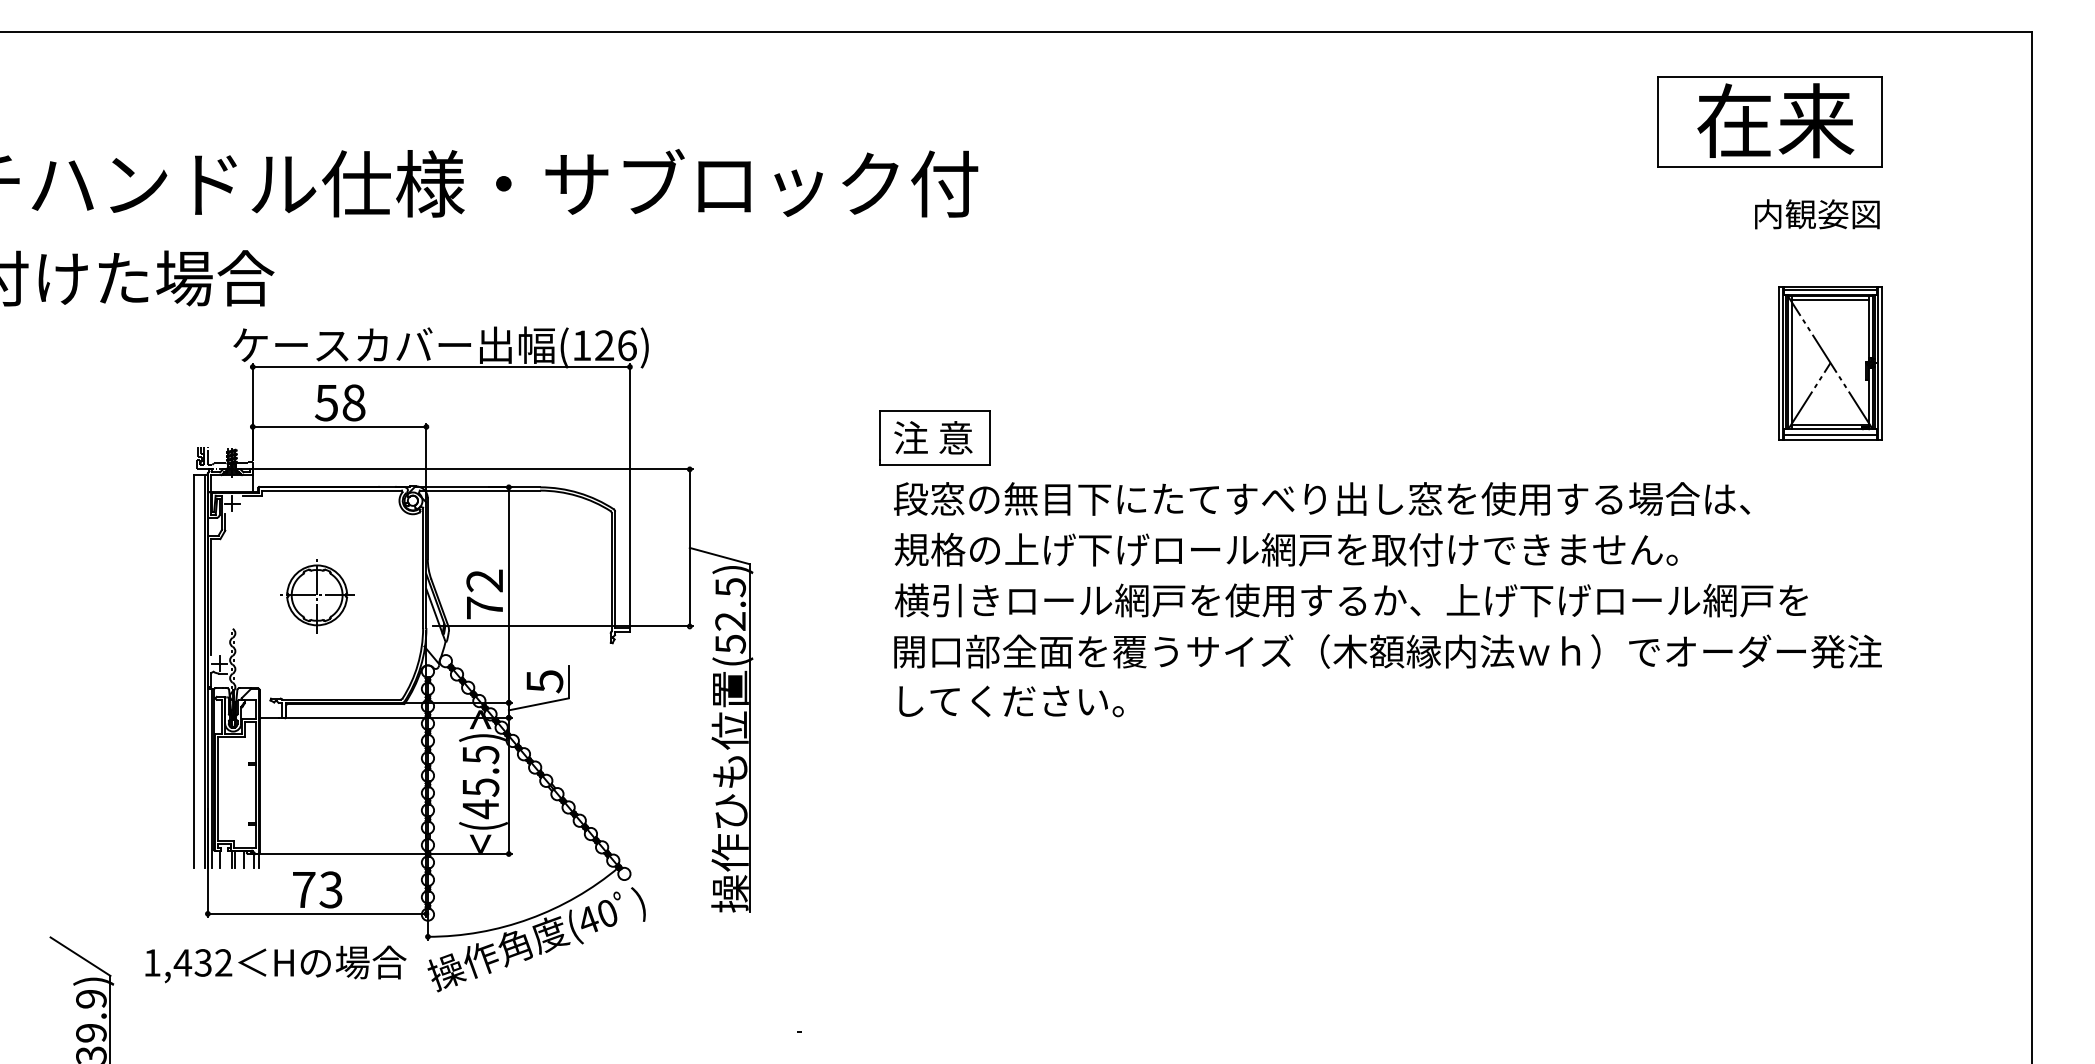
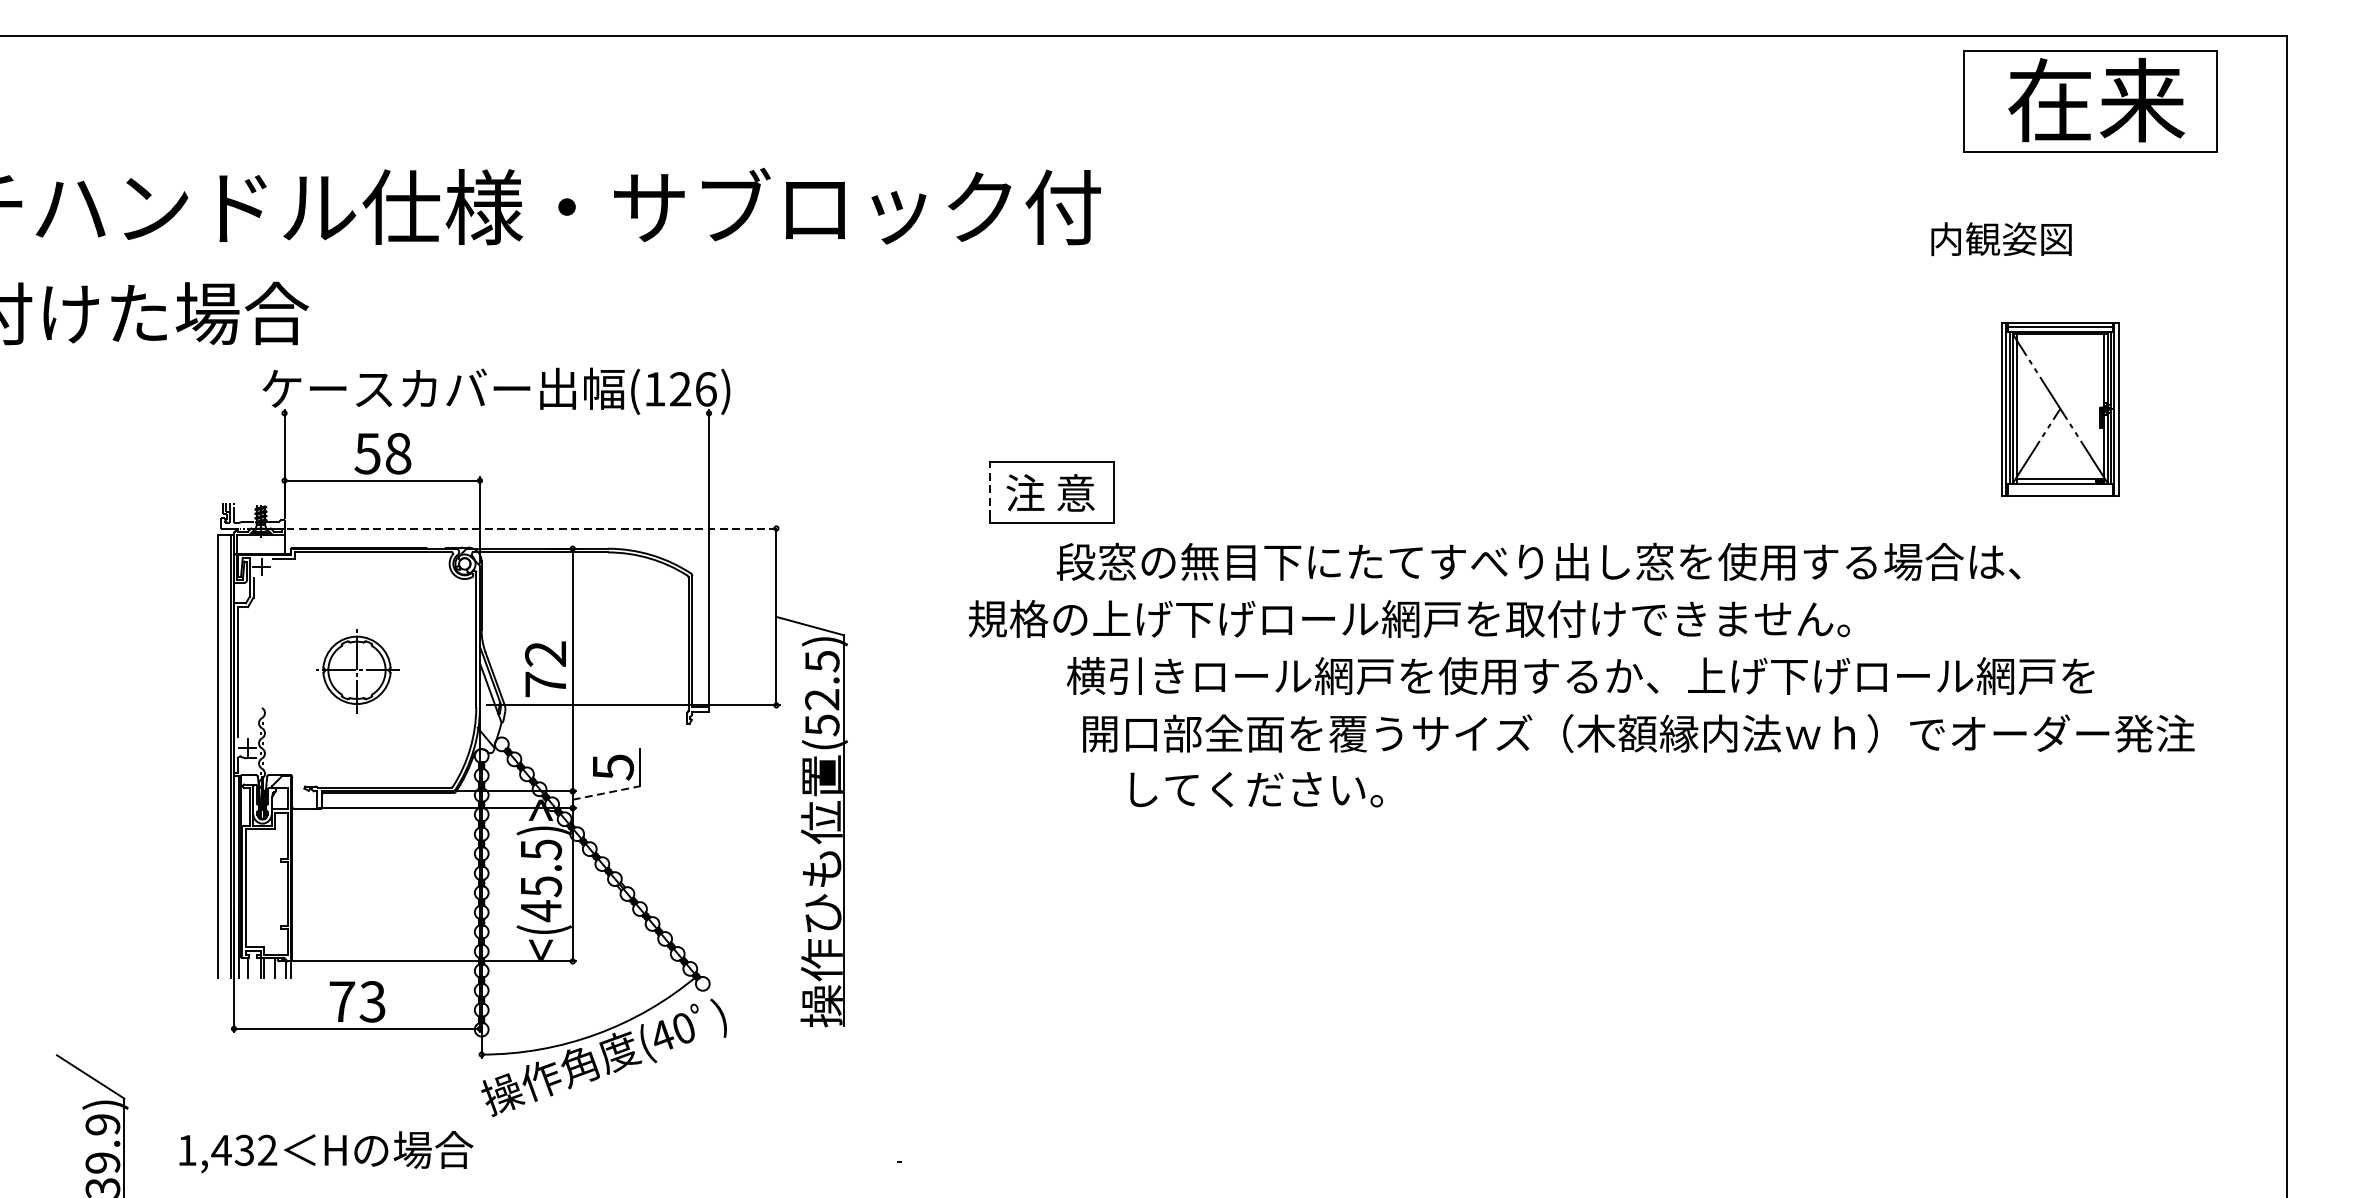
part: (1769, 121) -> (2089, 100), moved
text: (1817, 214) -> (2001, 239), moved
line: (1830, 299) -> (2060, 337), removed
line: (440, 367) -> (495, 413), removed
line: (879, 435) -> (989, 490), solid -> dashed
line: (1830, 435) -> (2060, 490), removed
line: (474, 469) -> (534, 528), solid -> dashed
text: (1322, 498) -> (1539, 561), moved
text: (1285, 549) -> (1408, 618), moved
text: (1351, 600) -> (1580, 676), moved
text: (1387, 651) -> (1638, 733), moved
text: (1011, 701) -> (1256, 789), moved
line: (538, 704) -> (606, 793), solid -> dashed
text: (275, 964) -> (325, 1152), moved

